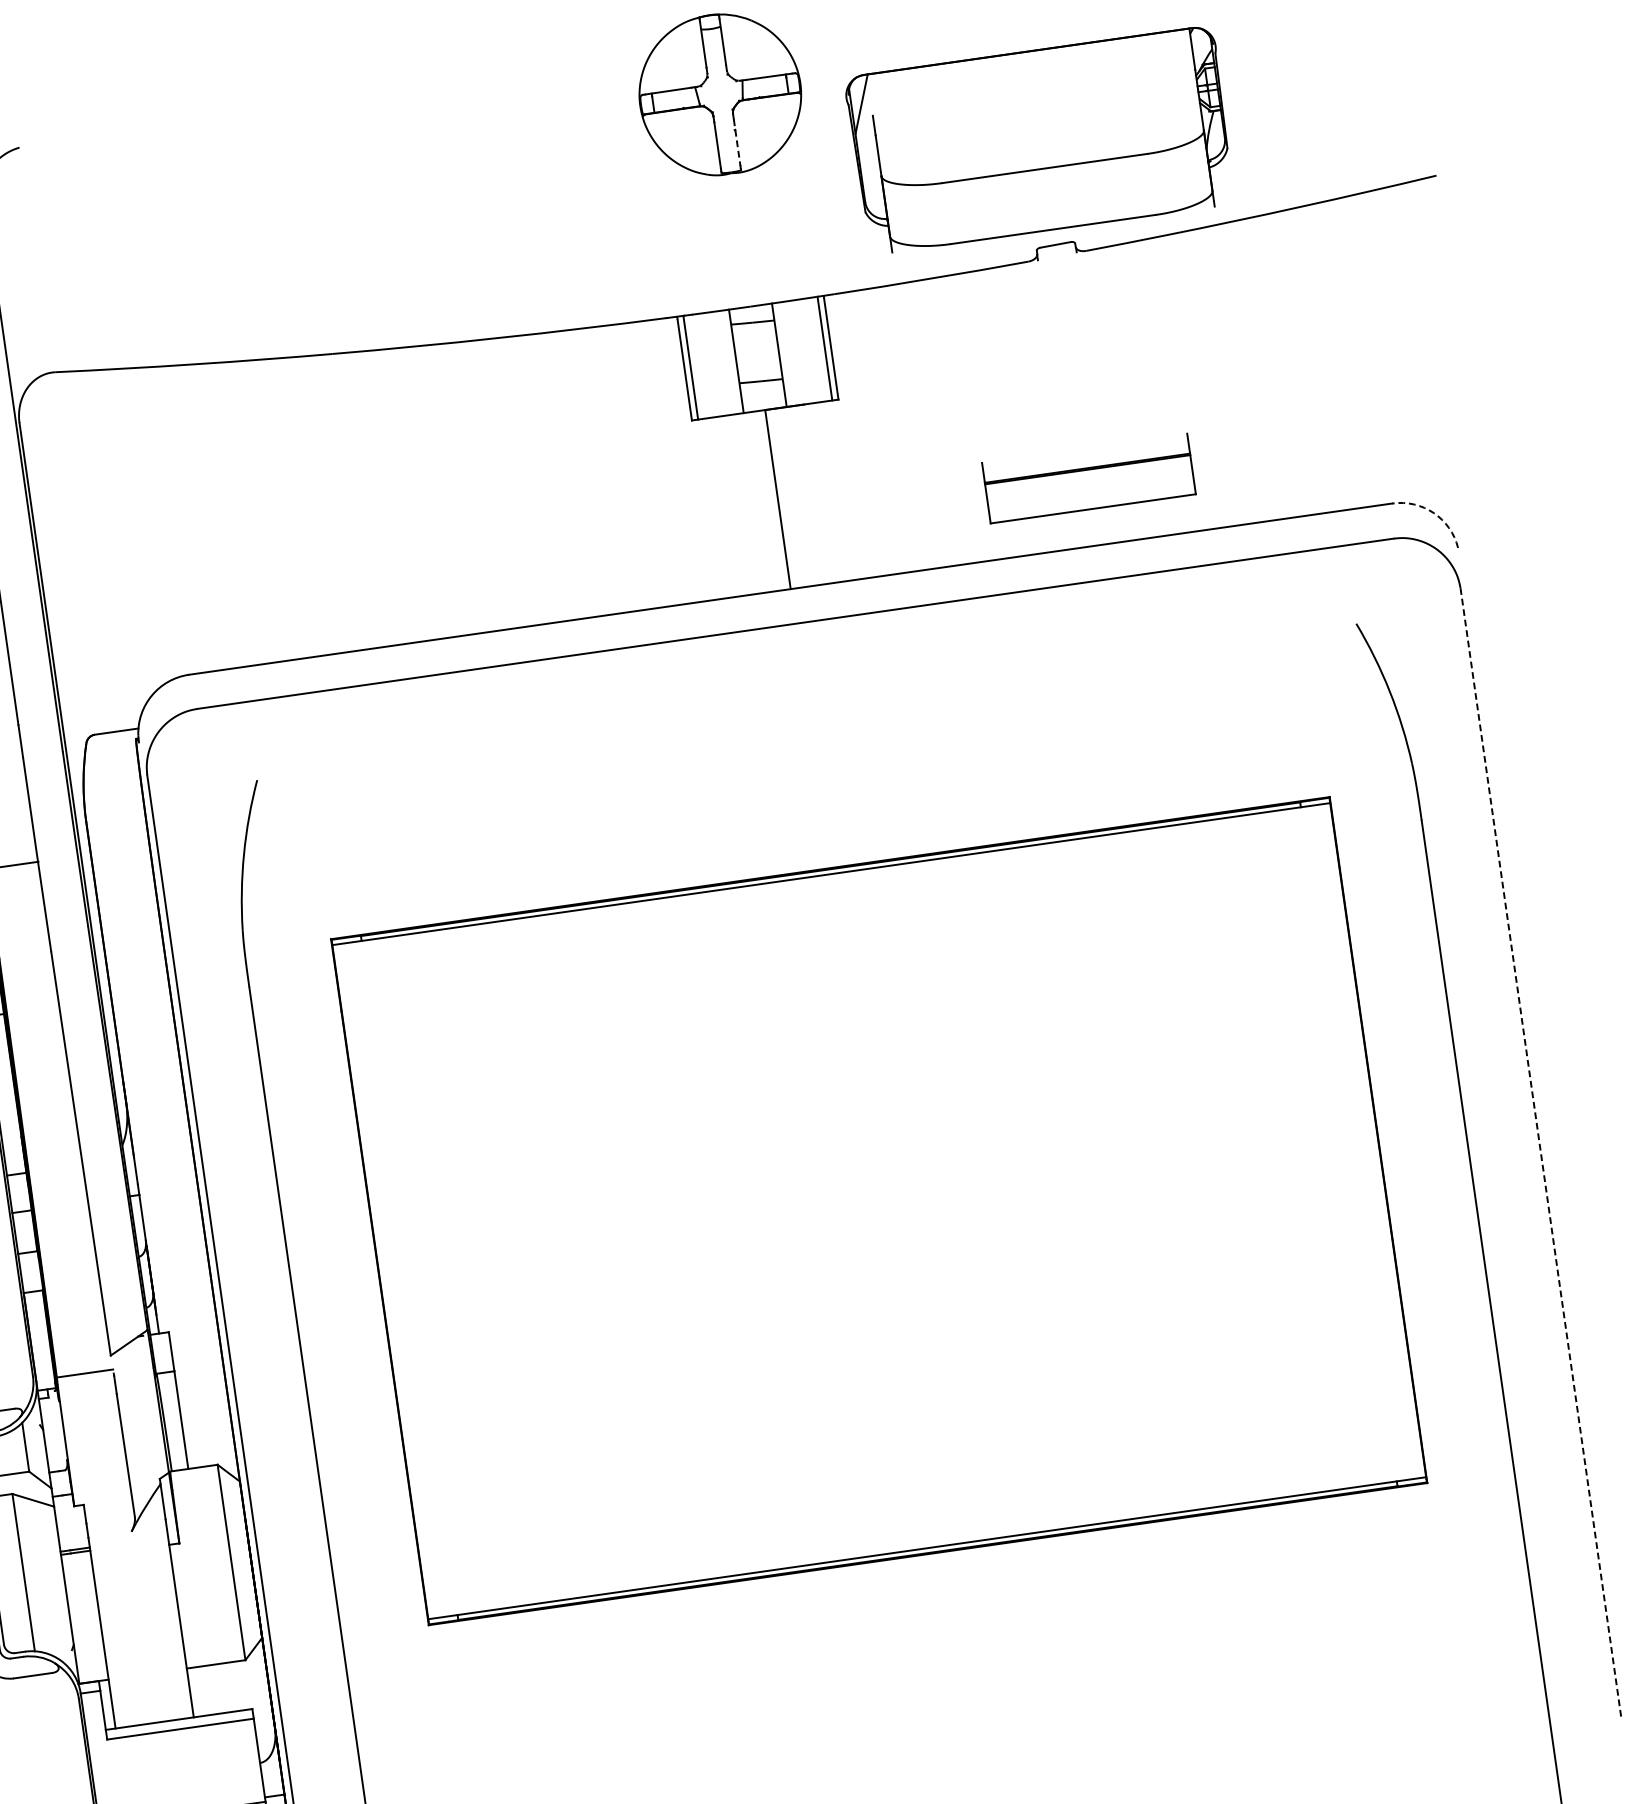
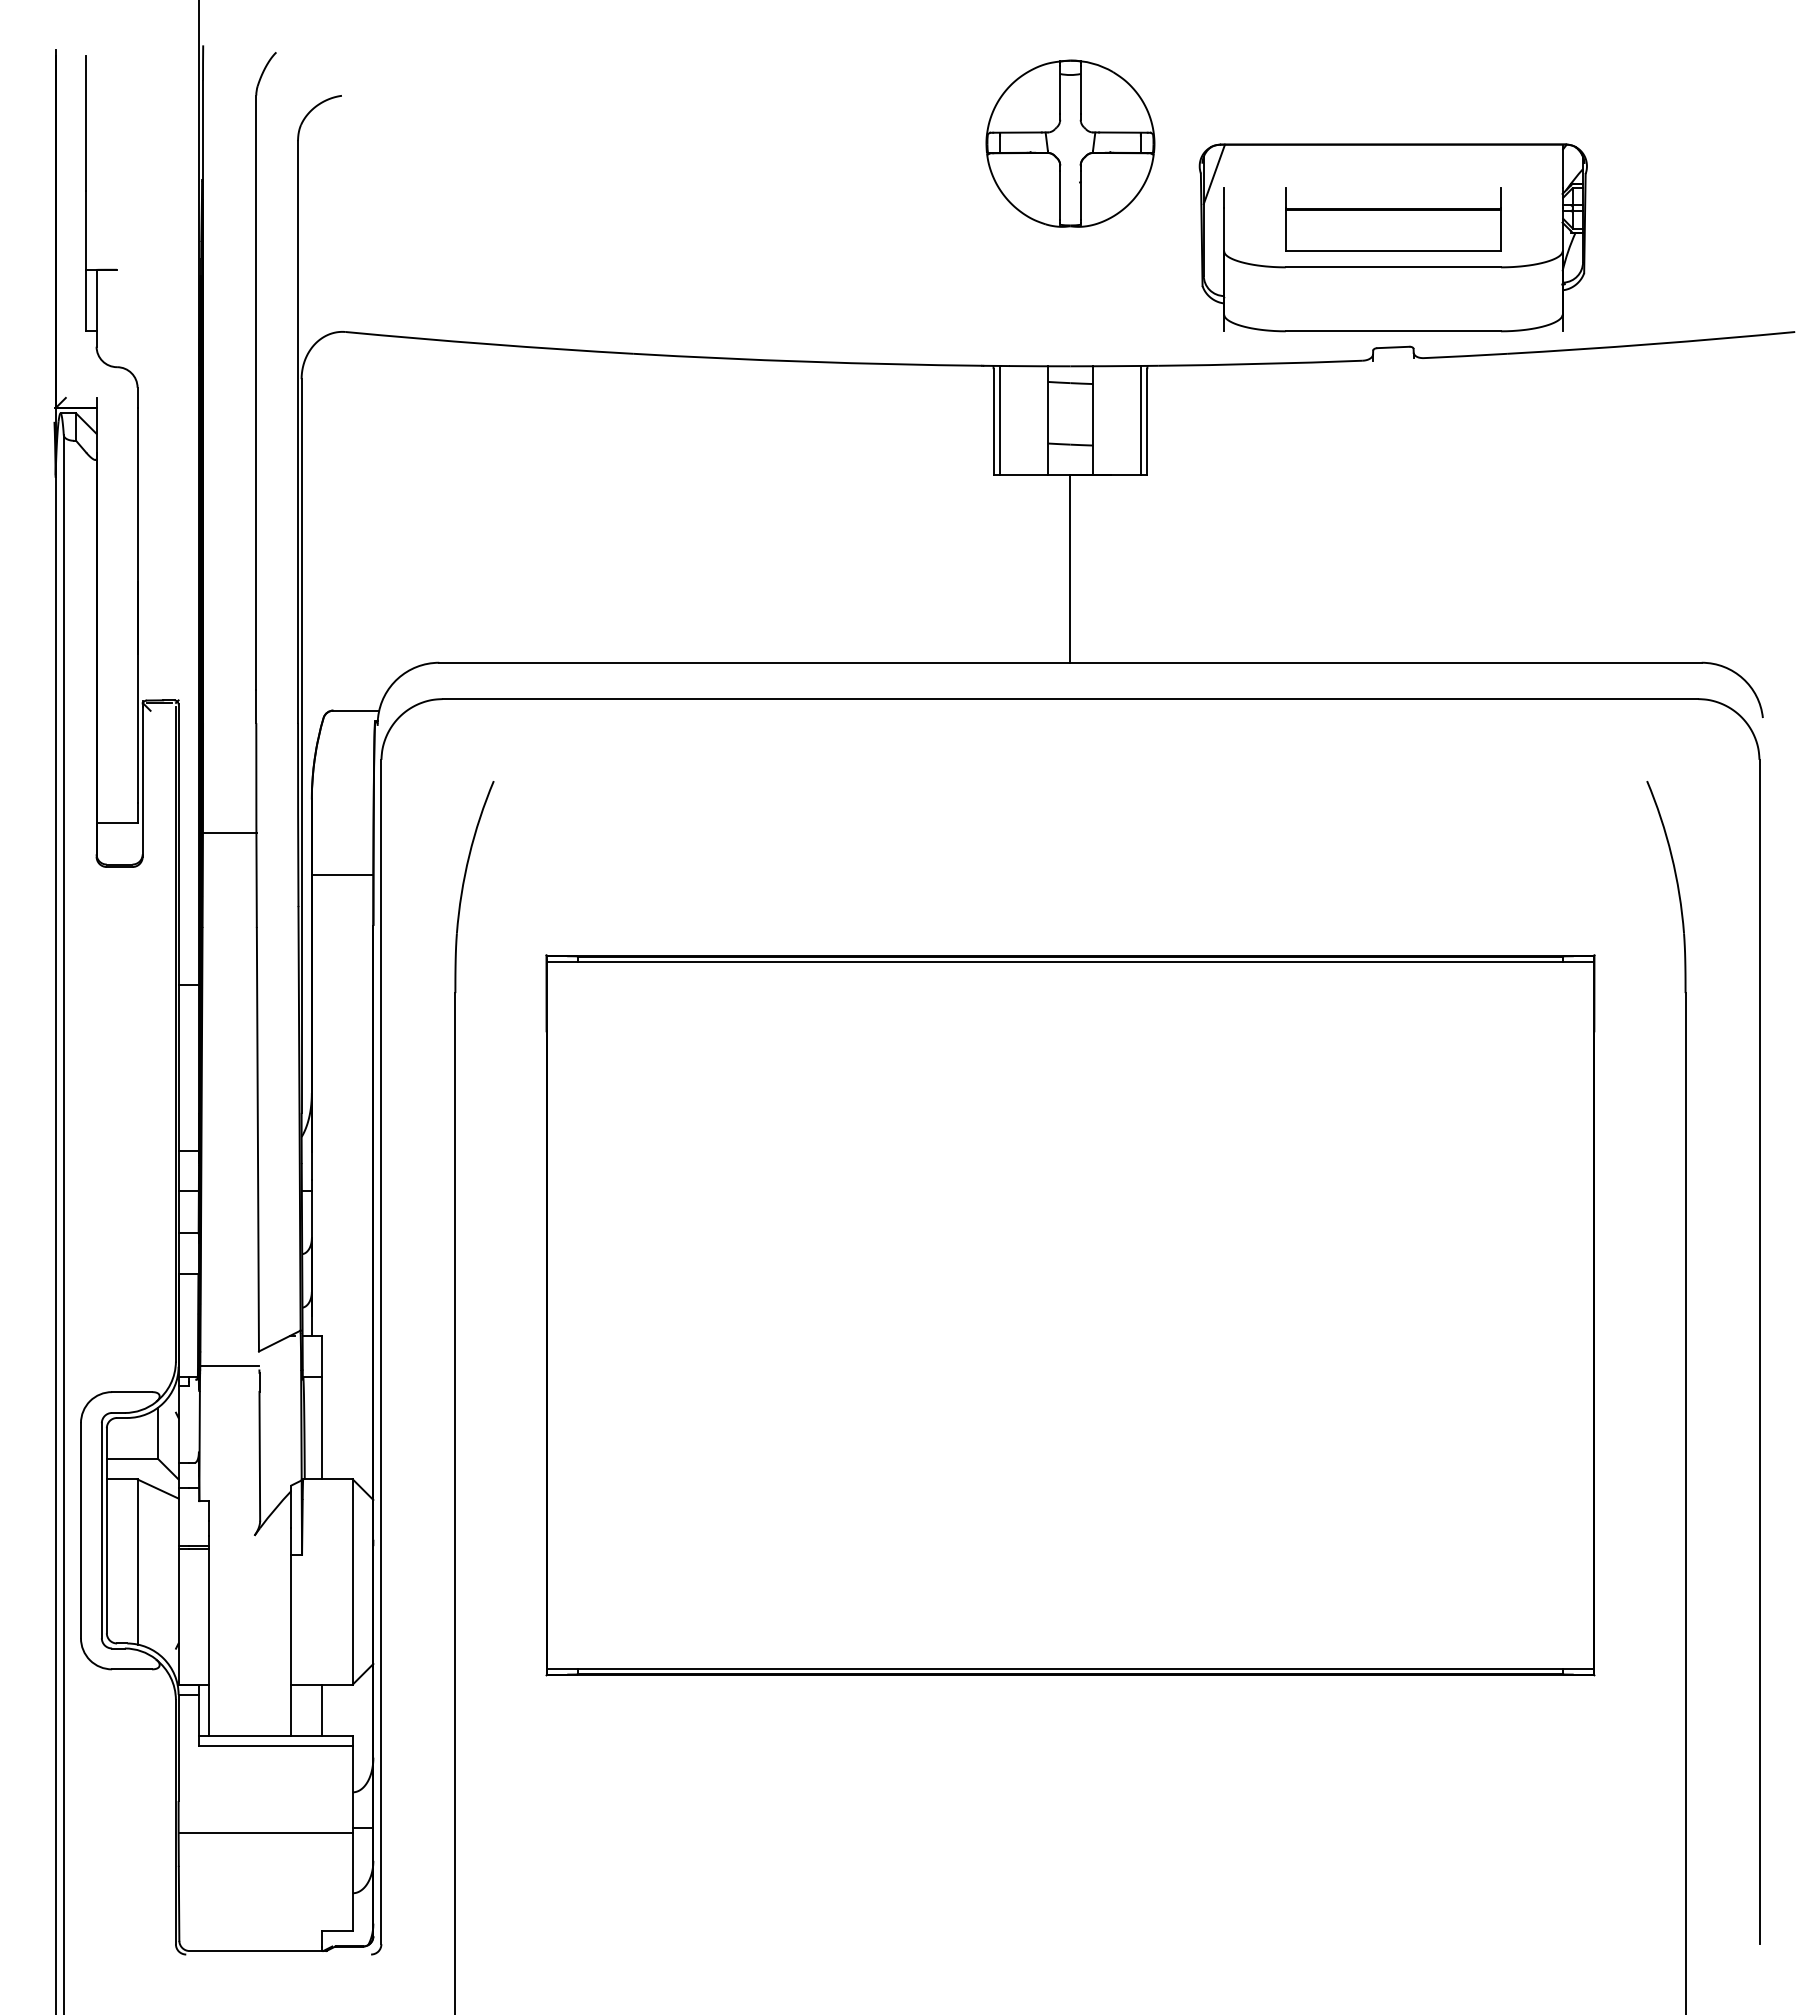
line: (737, 143) -> (1080, 196), dashed -> solid
part: (1089, 478) -> (1393, 219), moved
arc: (1433, 513) -> (1742, 678), dashed -> solid
line: (125, 889) -> (342, 874), added
line: (1540, 1153) -> (1759, 1352), dashed -> solid
line: (219, 1688) -> (322, 1709), added

